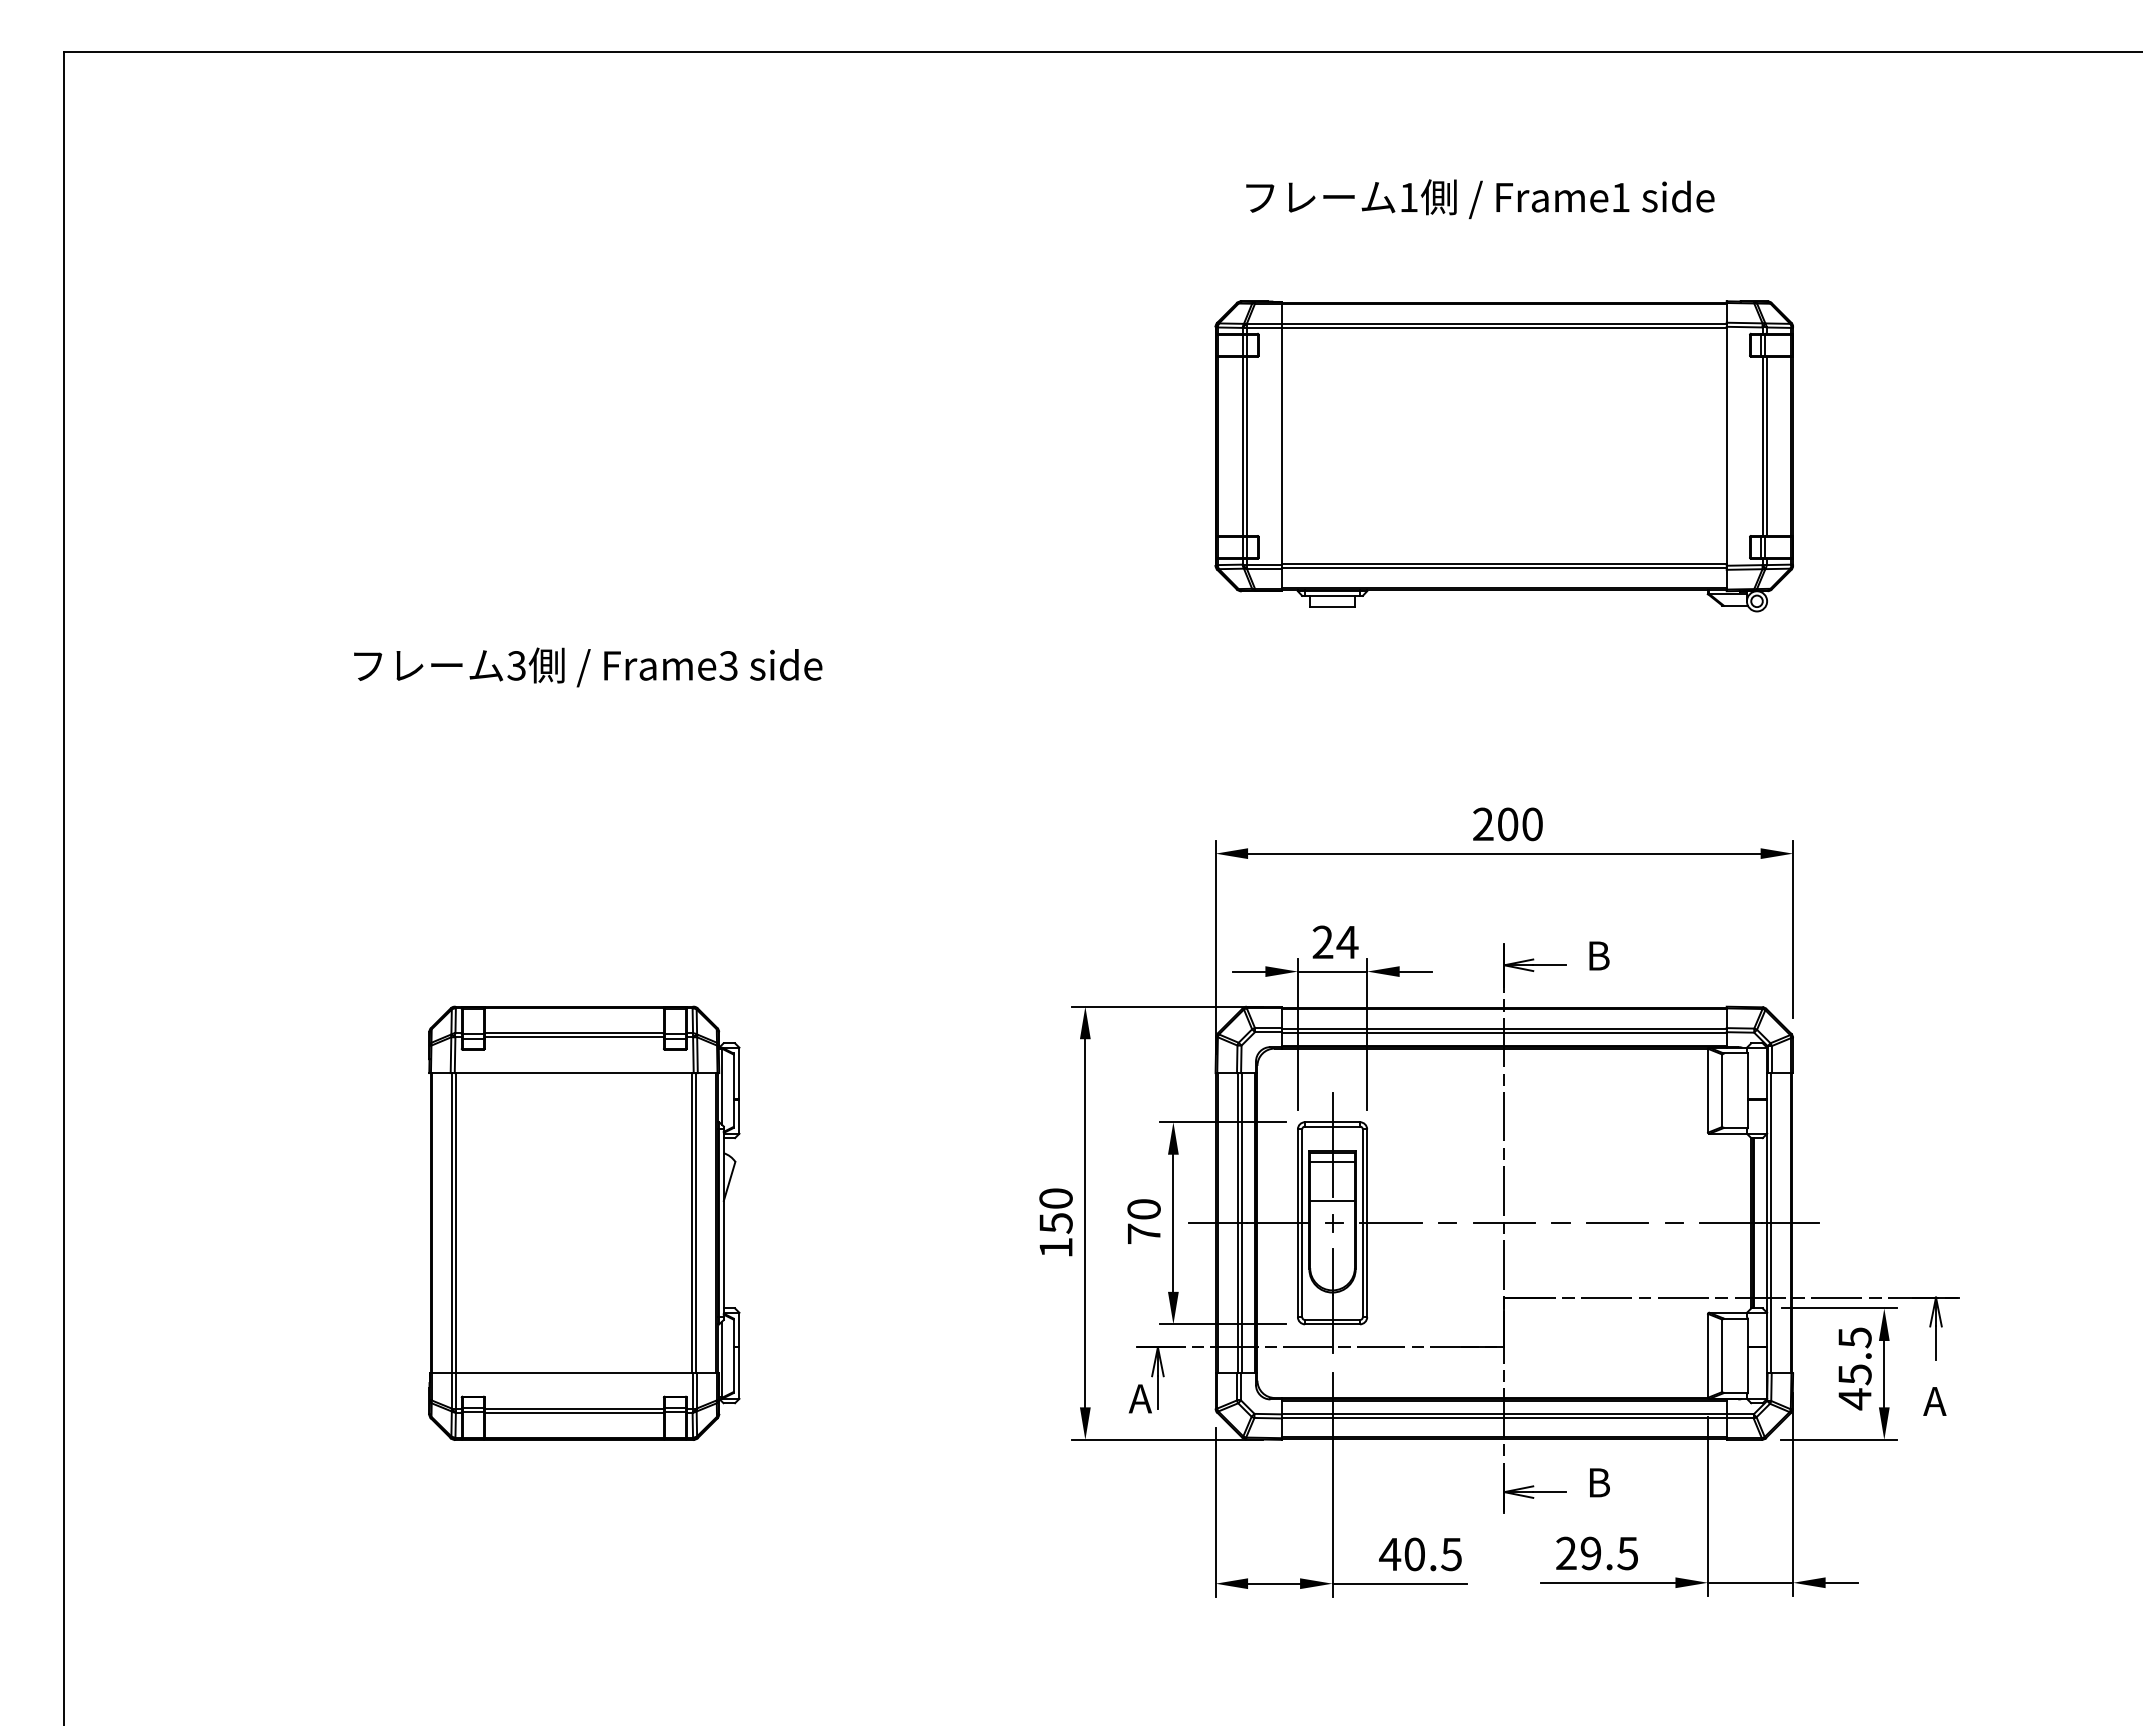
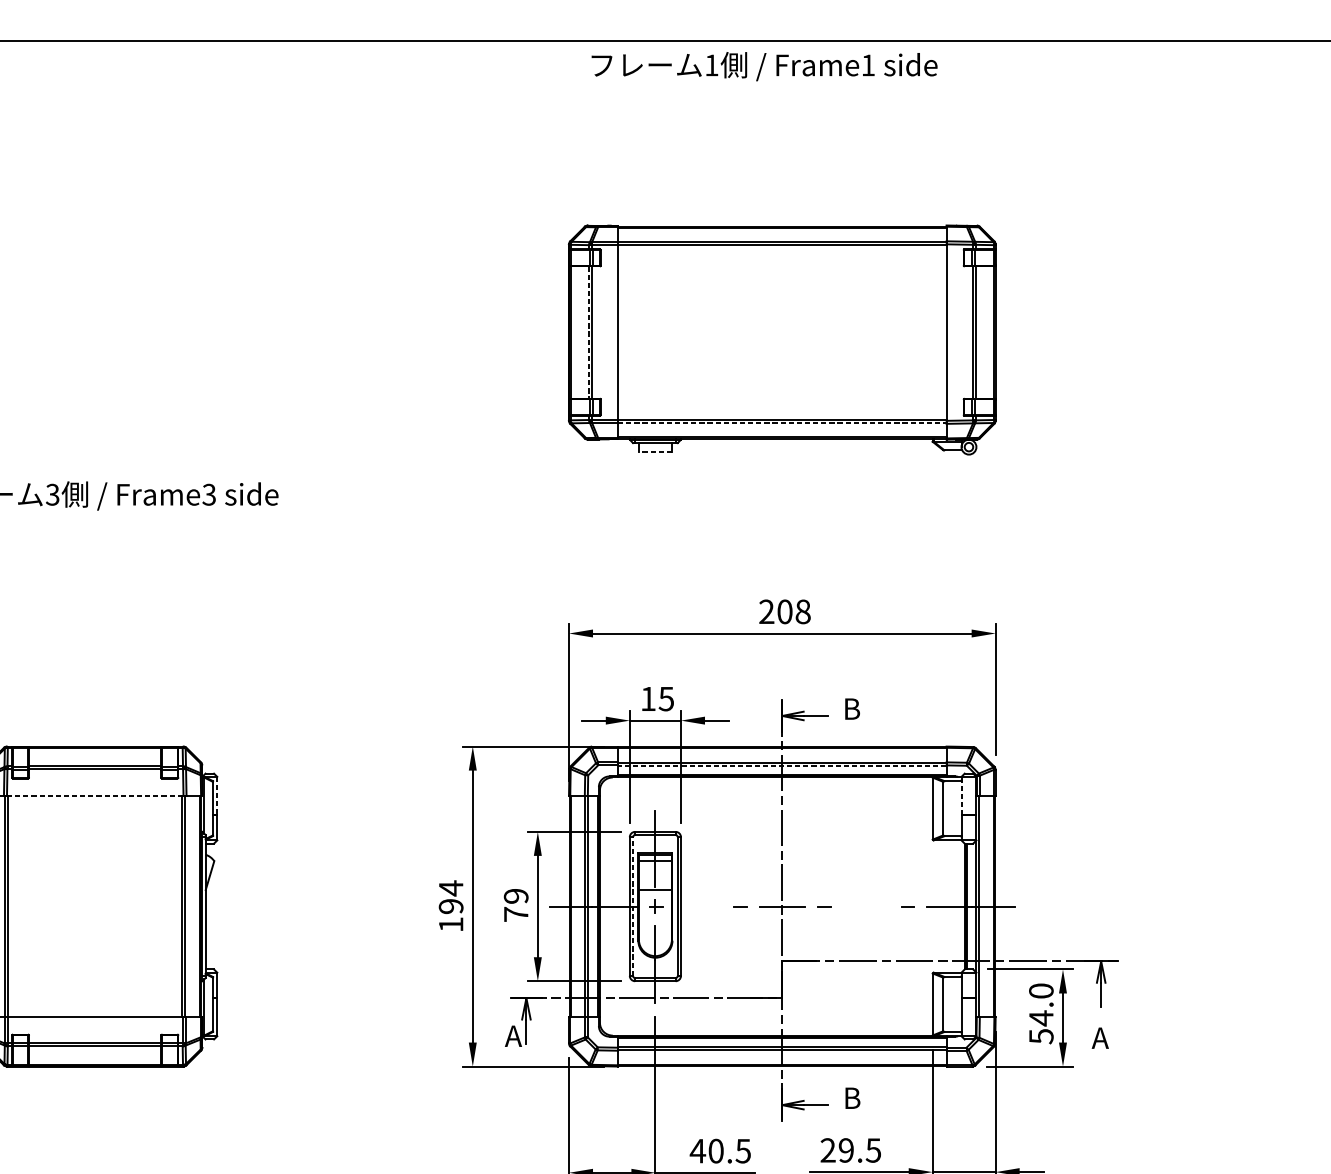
text: (1480, 199) -> (764, 66), moved
line: (1242, 446) -> (588, 332), solid -> dashed
line: (1504, 568) -> (782, 422), solid -> dashed
line: (1332, 607) -> (655, 451), solid -> dashed
text: (1532, 823) -> (803, 611), 200 -> 208
text: (1335, 942) -> (657, 699), 24 -> 15
line: (1503, 1033) -> (781, 766), solid -> dashed
line: (574, 1073) -> (95, 795), solid -> dashed
line: (739, 1073) -> (217, 795), solid -> dashed
line: (1747, 1076) -> (961, 798), solid -> dashed
text: (1143, 1209) -> (515, 896), 70 -> 79
text: (1055, 1210) -> (450, 897), 150 -> 194
line: (1617, 1222) -> (865, 905), removed
line: (1302, 1223) -> (633, 906), solid -> dashed
line: (1390, 1223) -> (698, 906), removed
text: (1854, 1368) -> (1040, 1013), 45.5 -> 54.0

